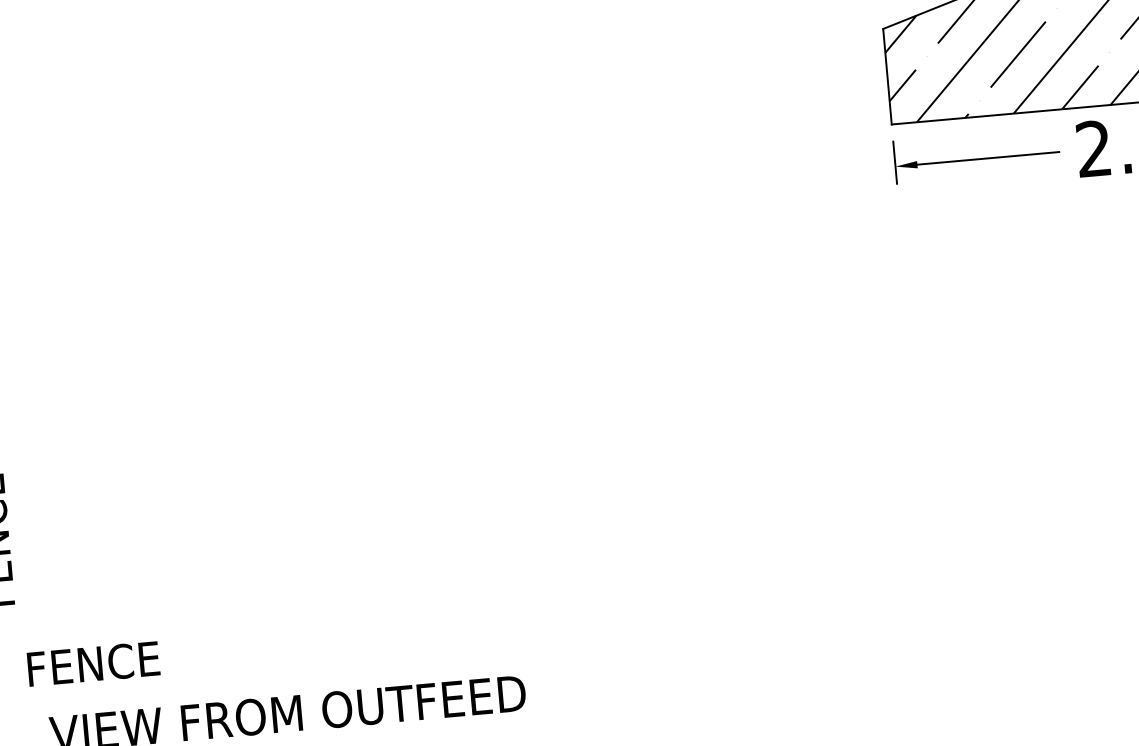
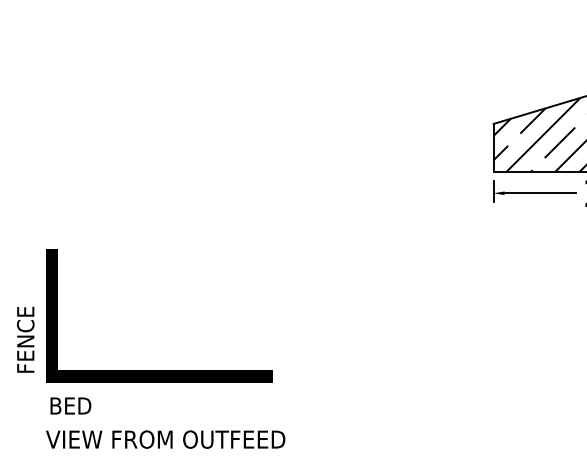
fill: (251, 468) -> (158, 315), added
text: (92, 663) -> (70, 405), FENCE -> BED

